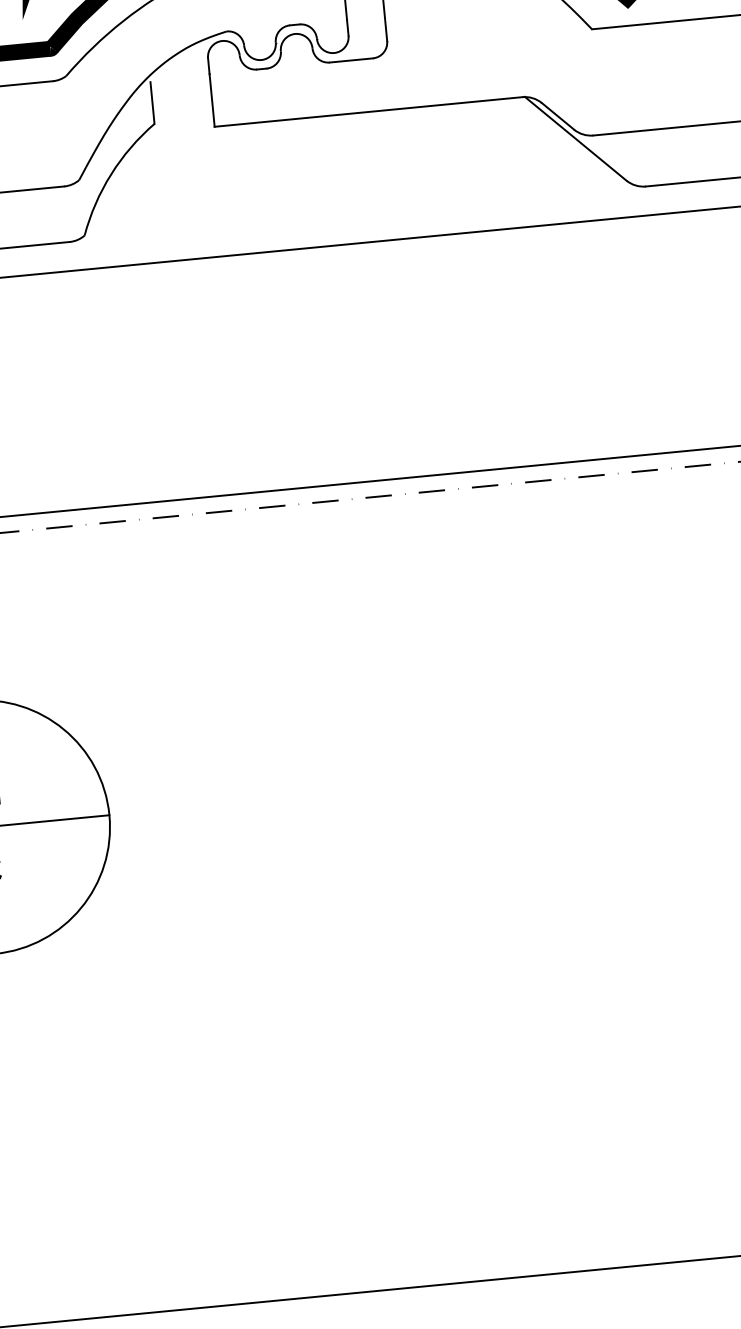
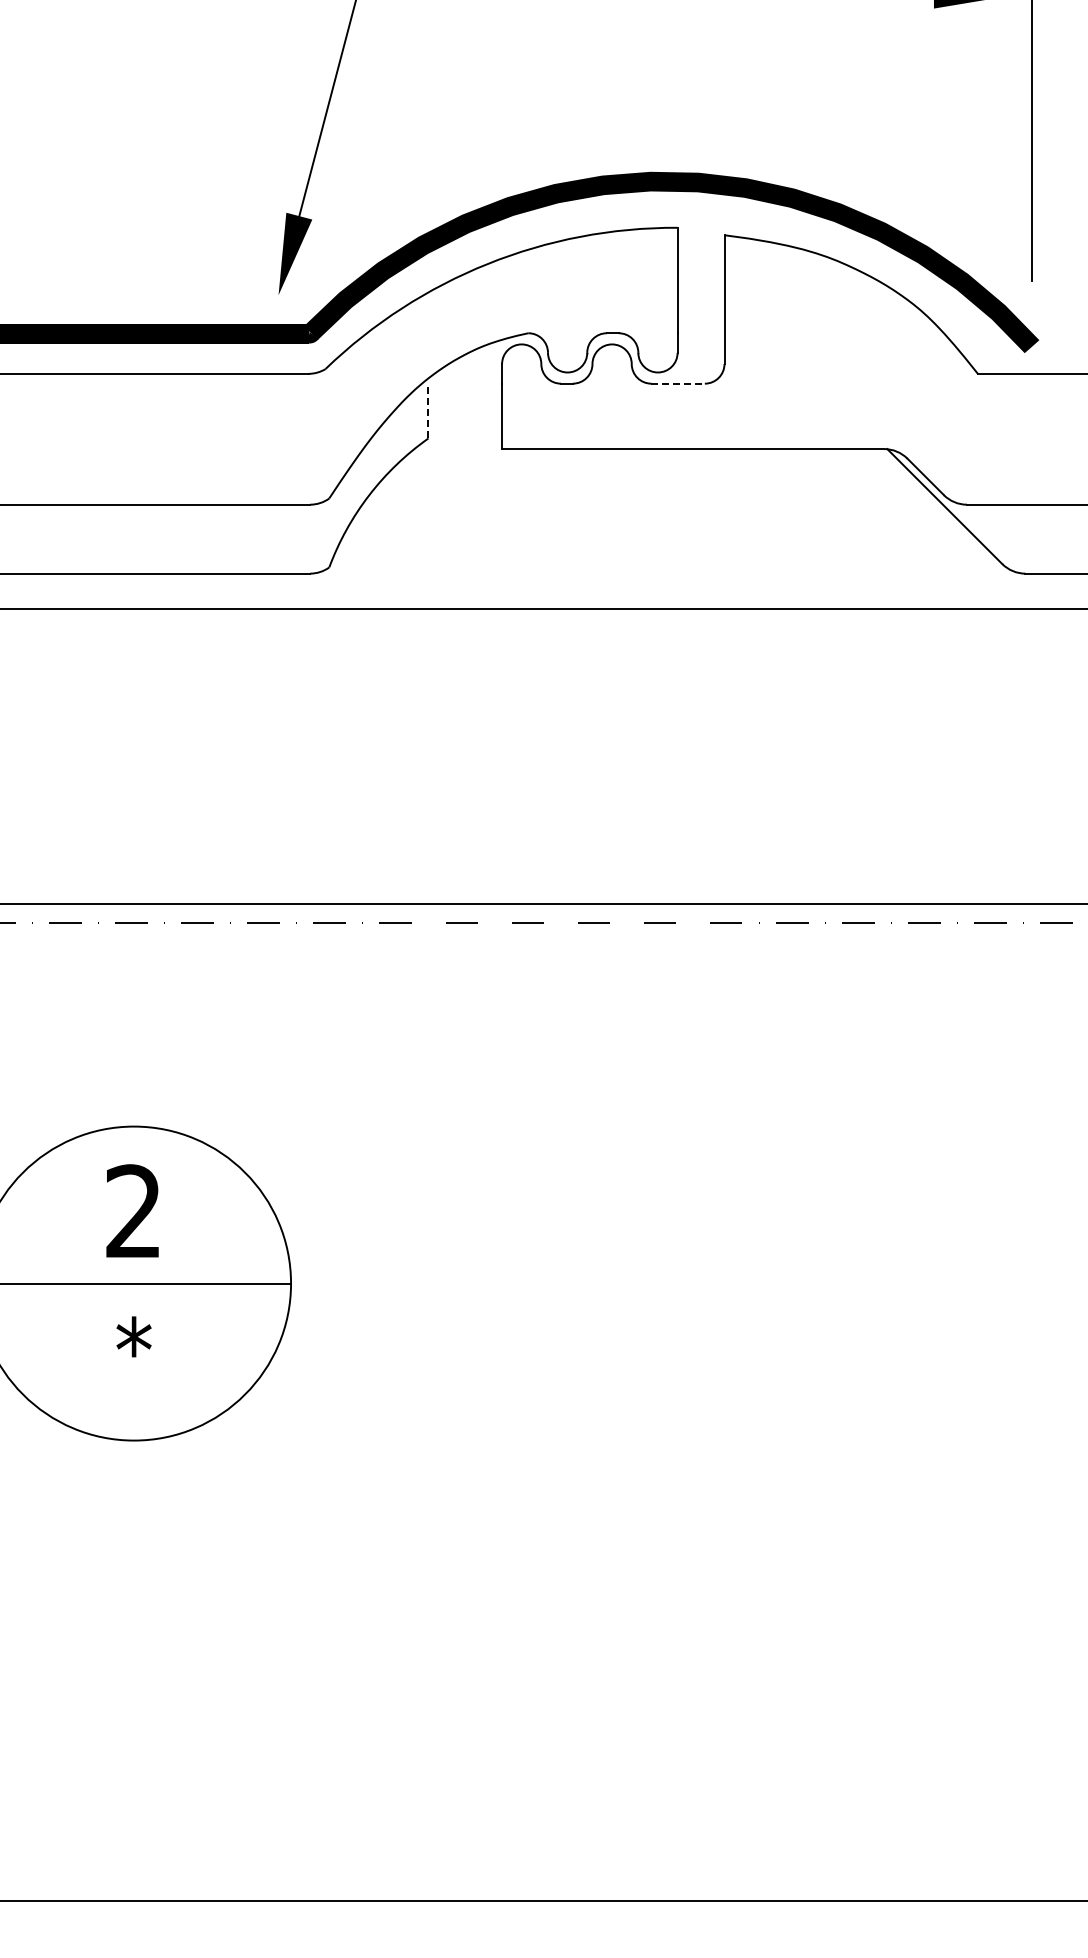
line: (351, 60) -> (678, 383), solid -> dashed
line: (152, 103) -> (428, 412), solid -> dashed

